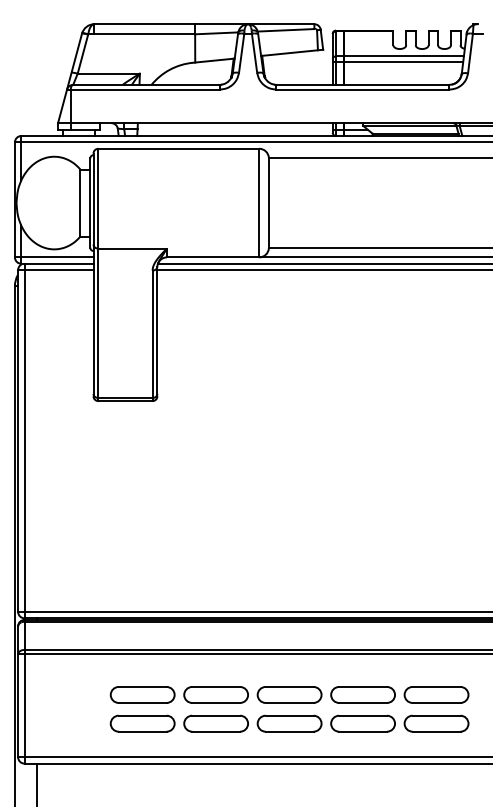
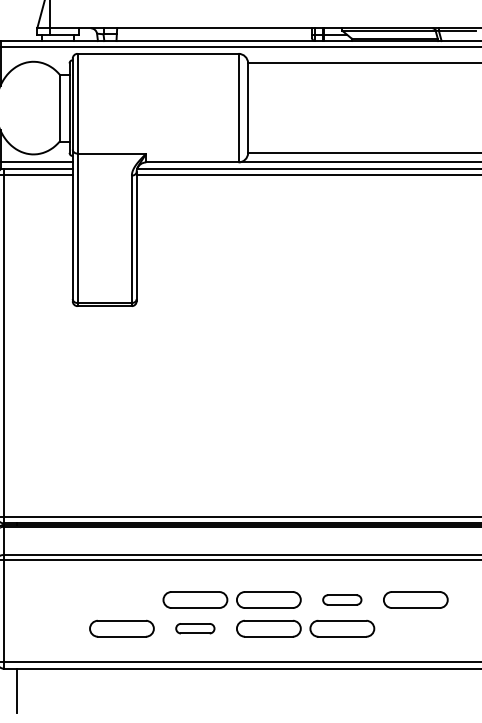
part: (142, 694) -> (121, 599), removed
part: (362, 694) -> (341, 599), size x0.6
part: (215, 723) -> (194, 628), size x0.6
part: (436, 723) -> (415, 628), removed

